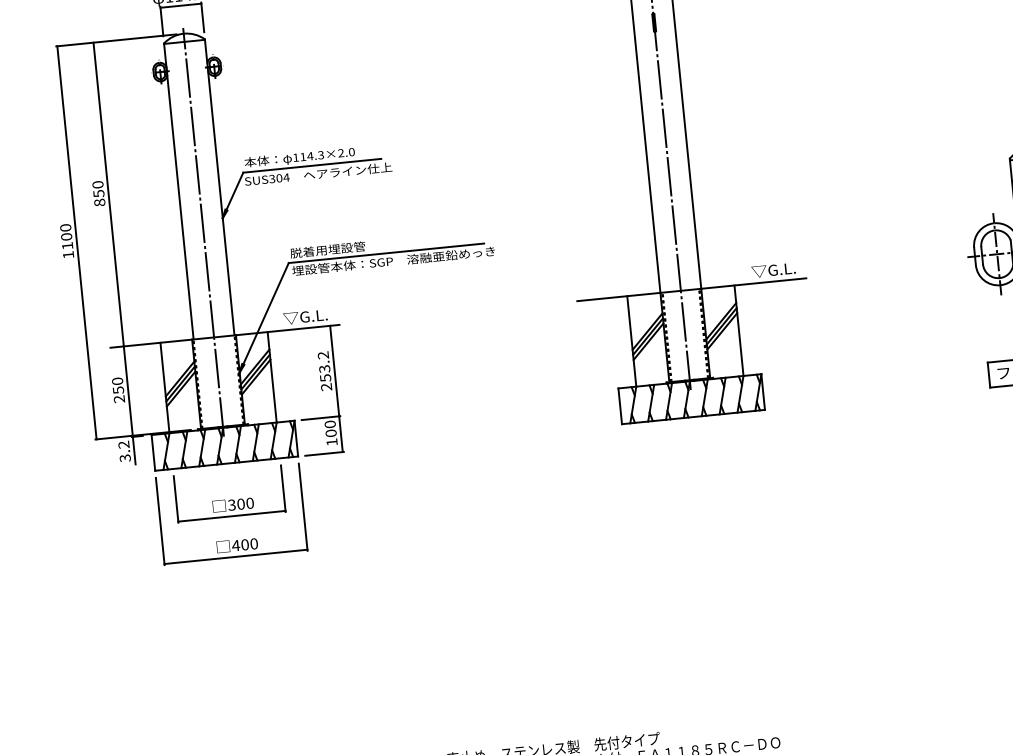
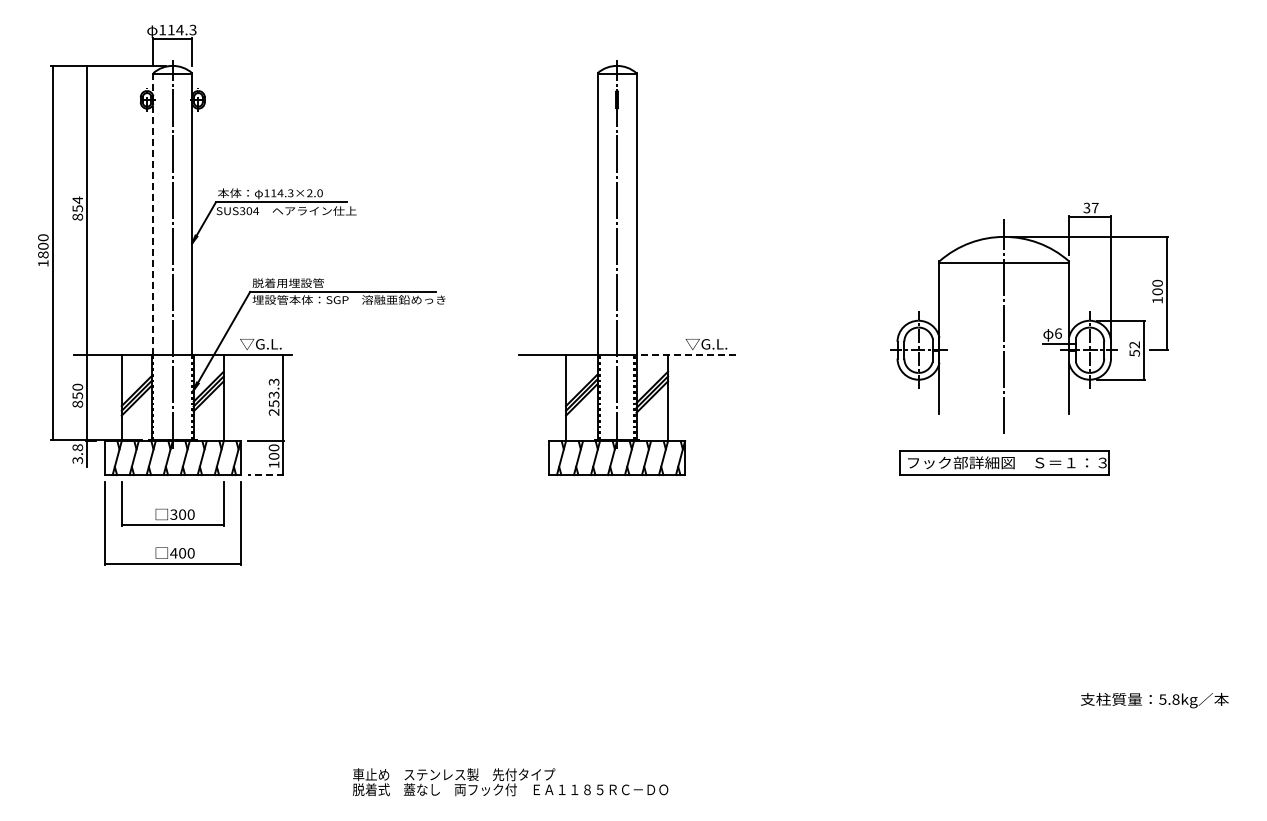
text: (97, 185) -> (77, 200), 850 -> 854
line: (179, 191) -> (153, 214), solid -> dashed
text: (67, 245) -> (43, 254), 1100 -> 1800
line: (753, 283) -> (686, 354), solid -> dashed
text: (323, 354) -> (274, 381), 253.2 -> 253.3
text: (119, 398) -> (77, 403), 250 -> 850
text: (123, 444) -> (77, 447), 3.2 -> 3.8
line: (324, 454) -> (265, 475), solid -> dashed

